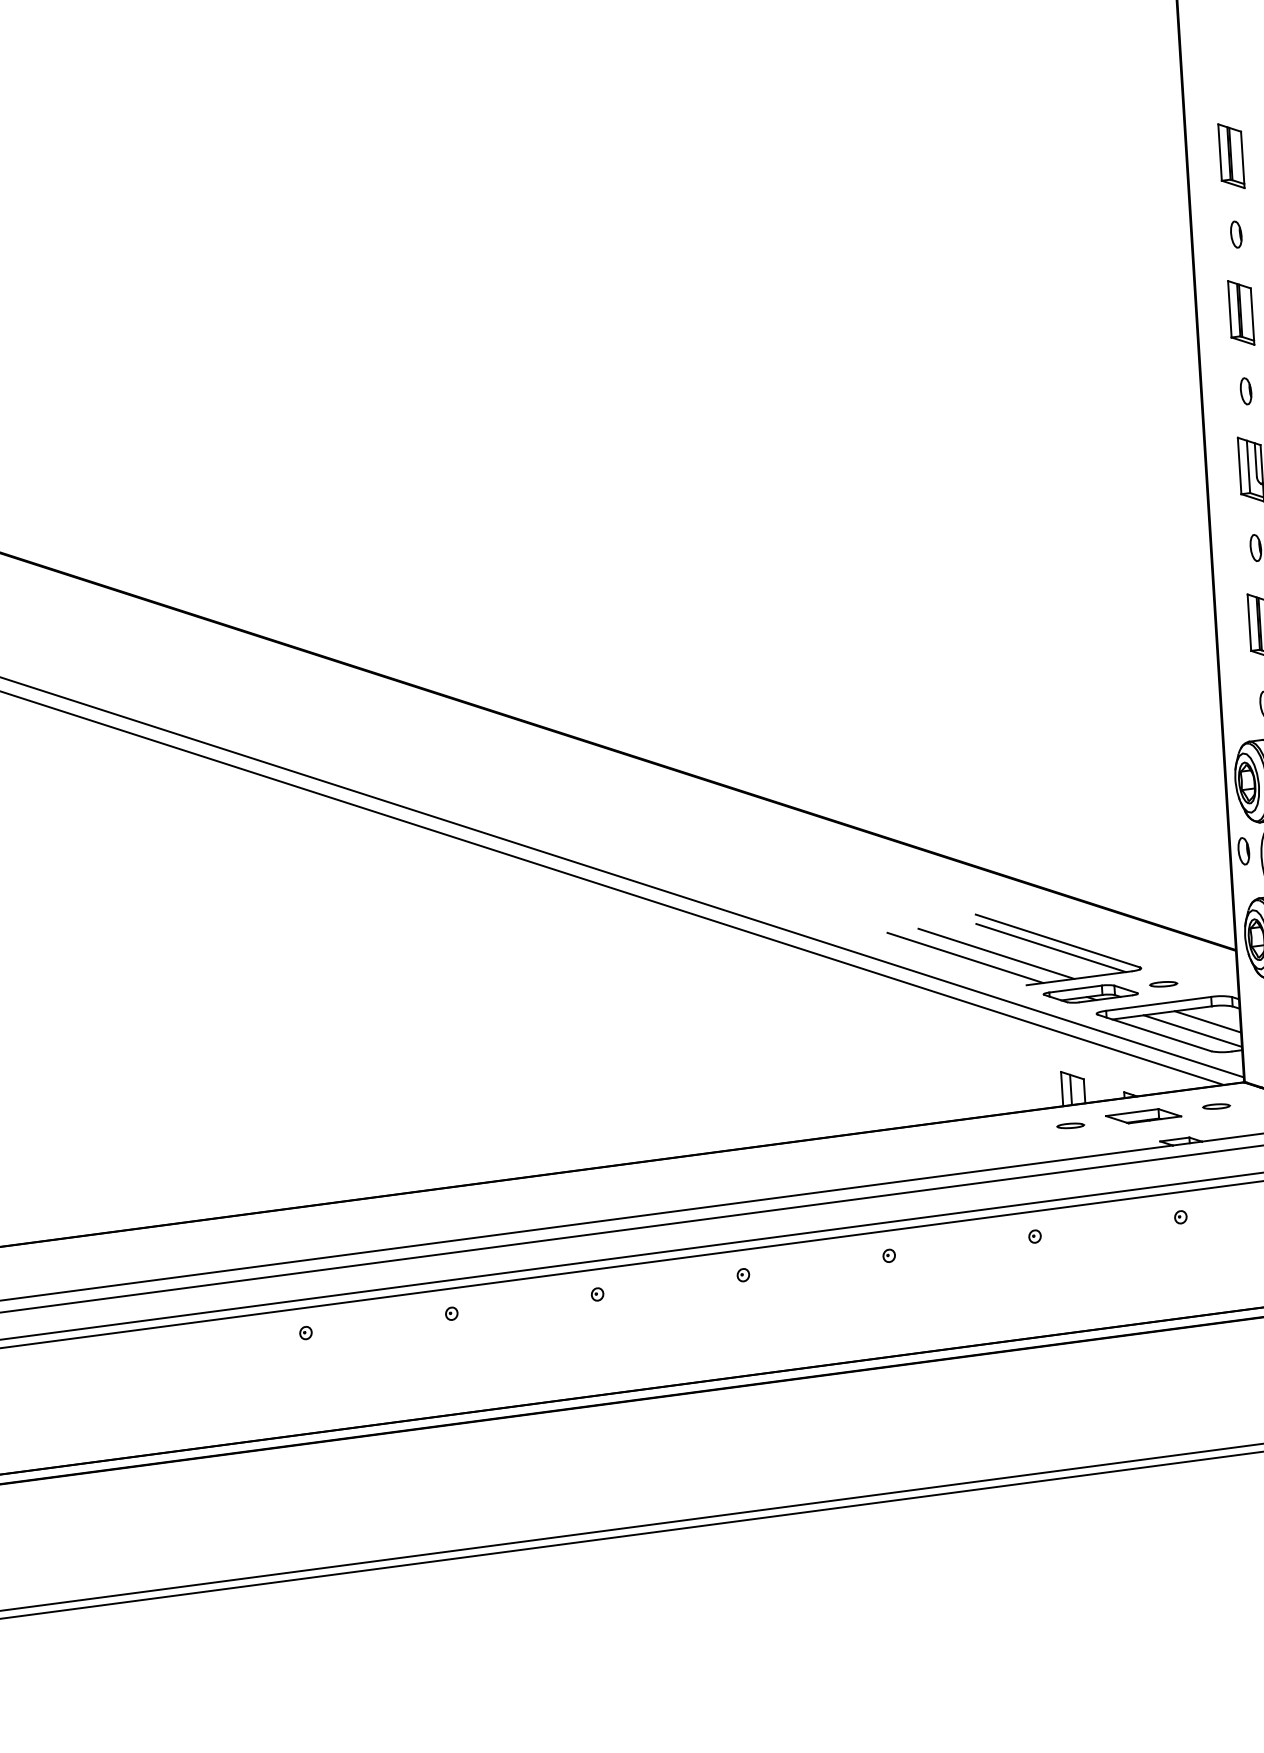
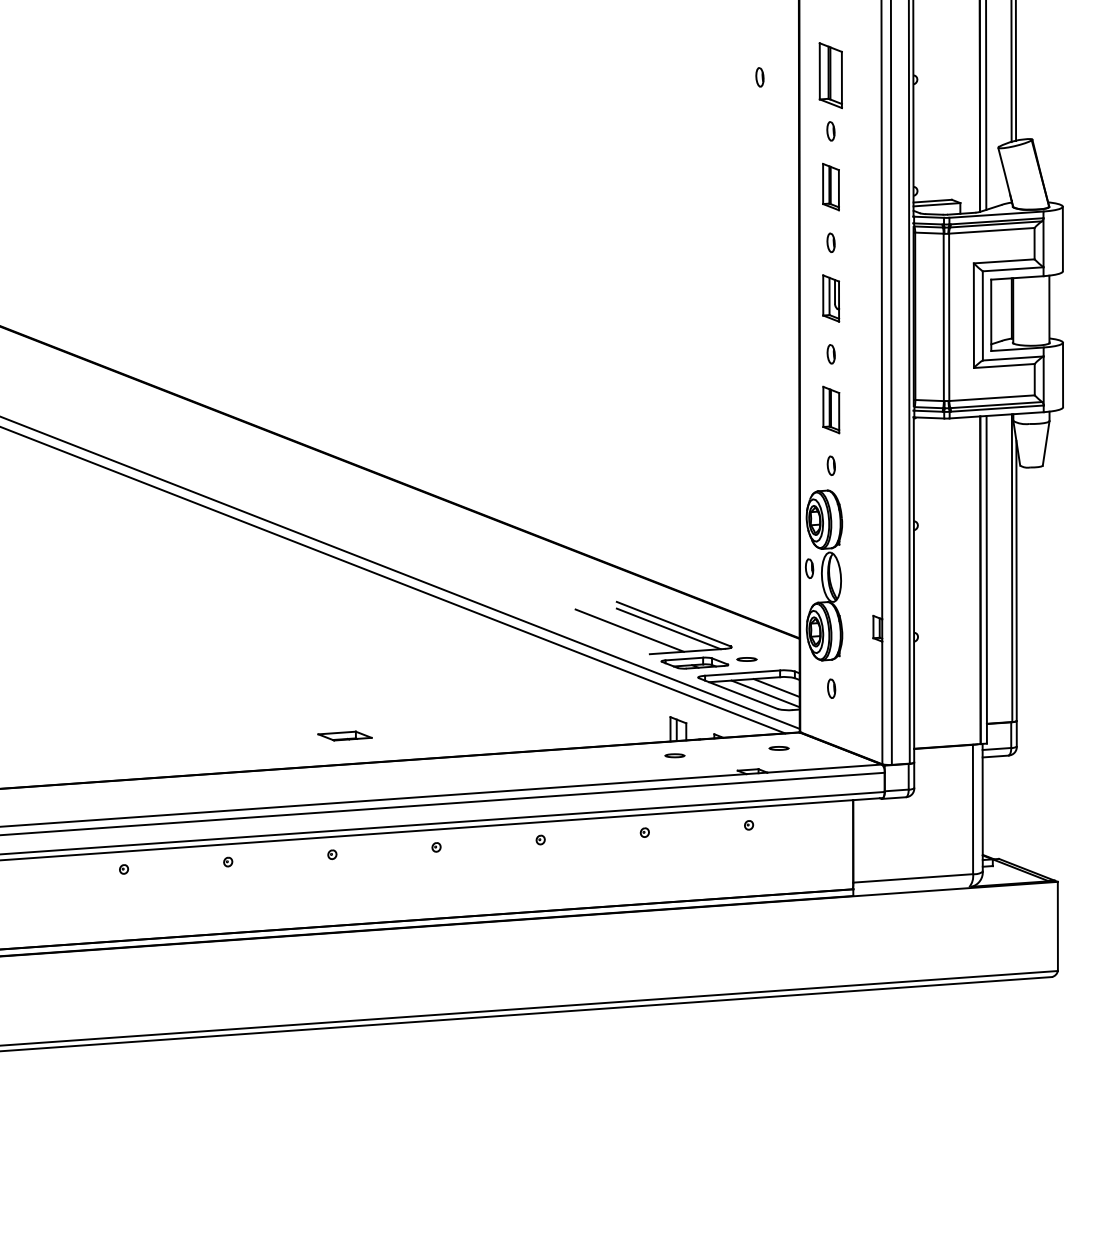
part: (1230, 156) -> (830, 75), size x1.4
part: (1131, 165) -> (759, 77), added
line: (965, 958) -> (607, 632), removed
part: (1142, 1115) -> (344, 735), moved

